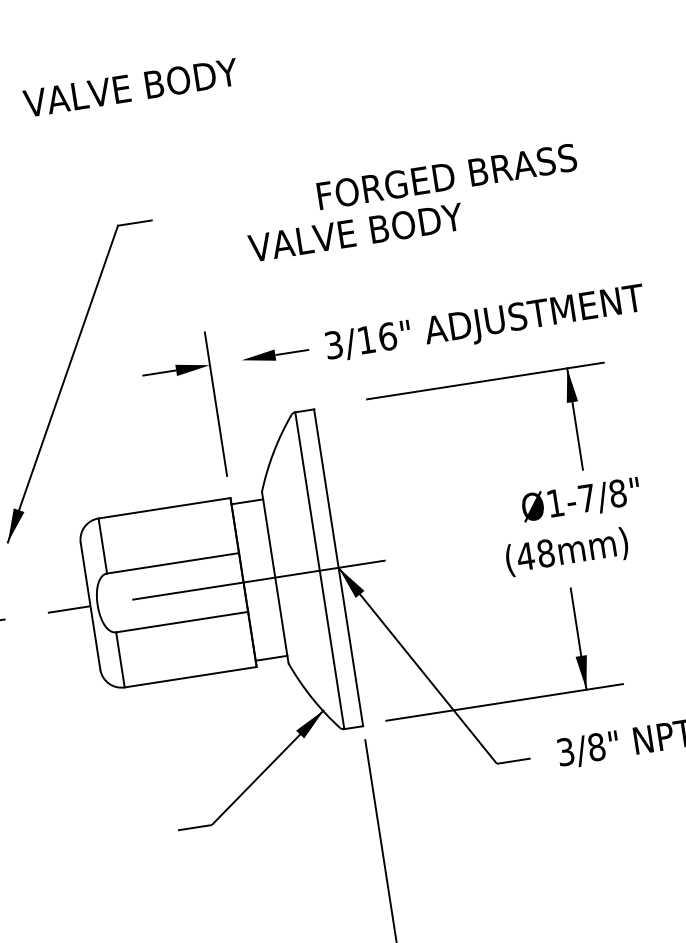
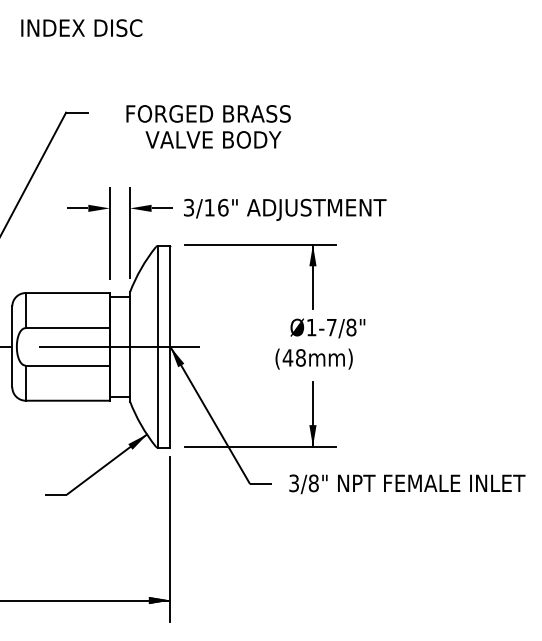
text: (130, 86) -> (87, 27), VALVE BODY -> INDEX DISC
text: (446, 176) -> (208, 113), moved
part: (485, 382) -> (260, 245), moved
line: (248, 398) -> (130, 232), added

